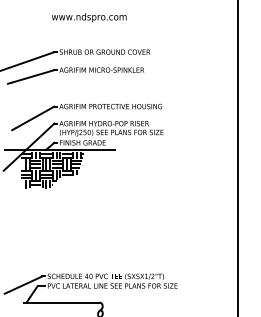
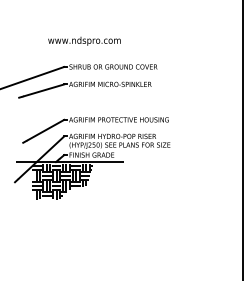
text: (89, 17) -> (84, 41), moved

